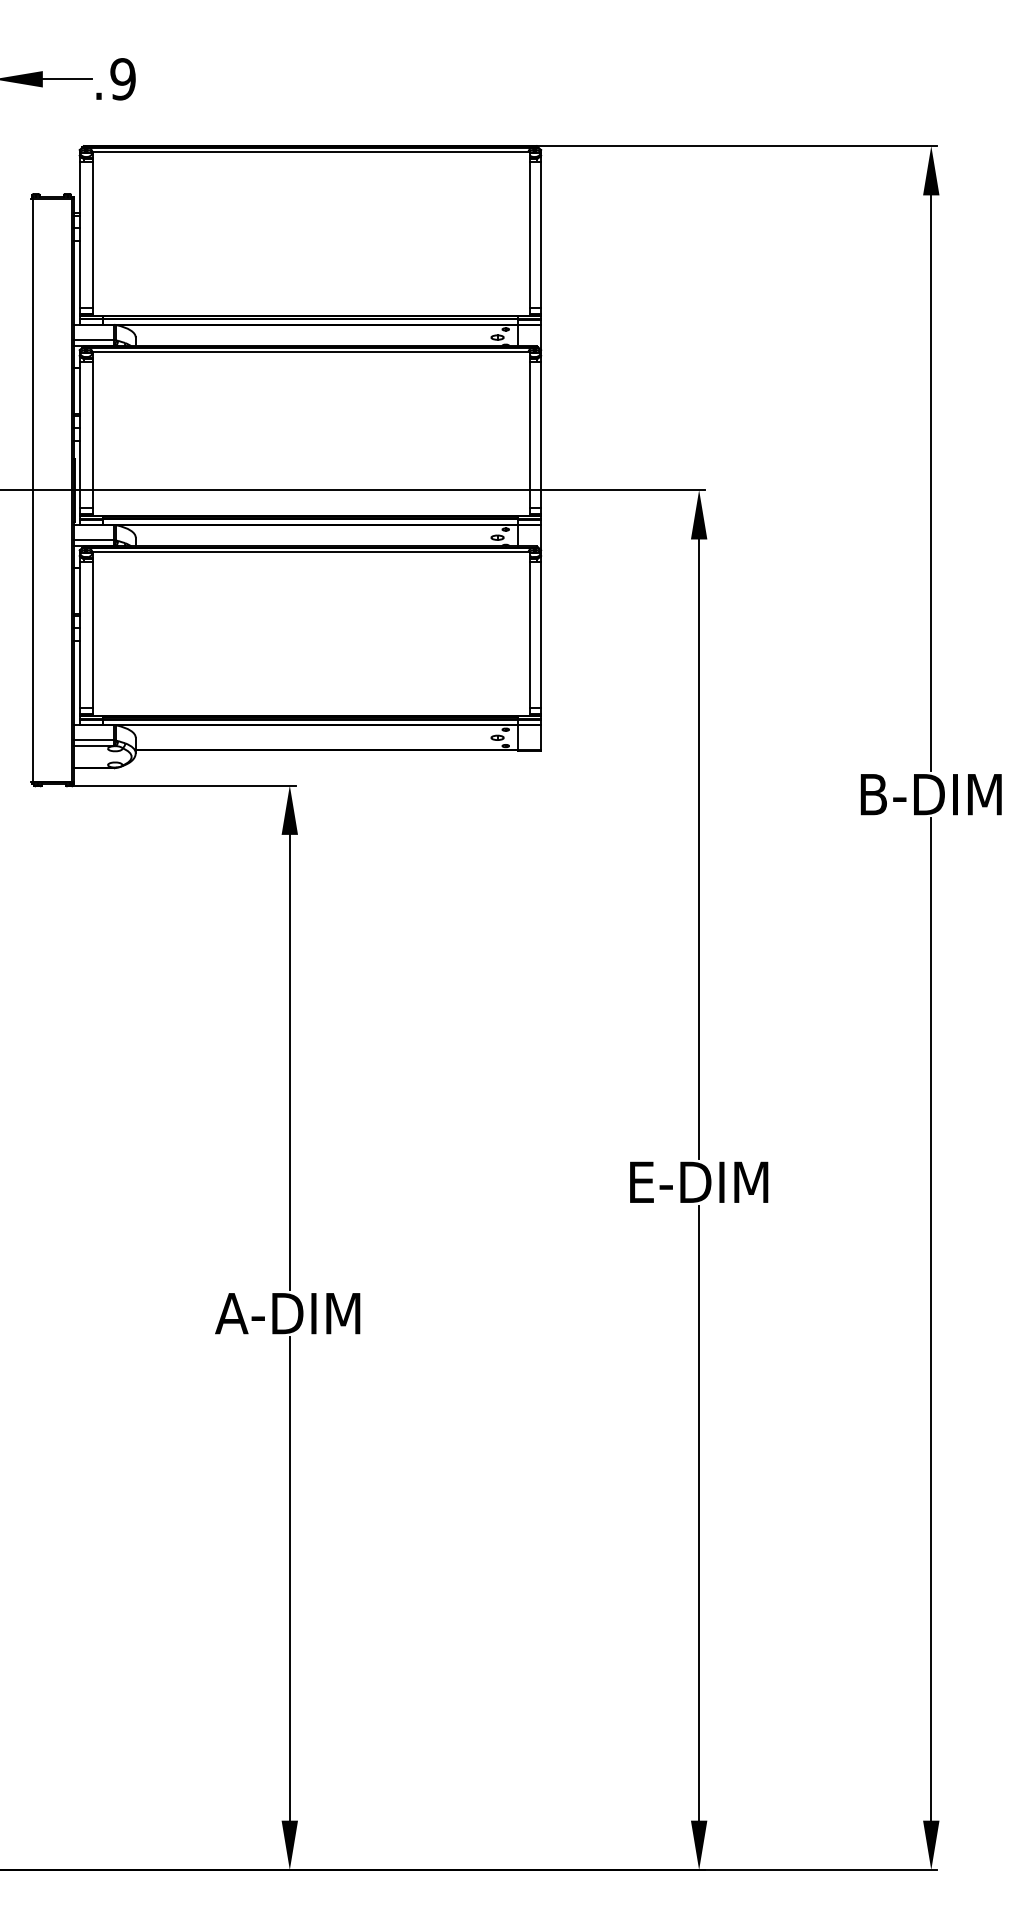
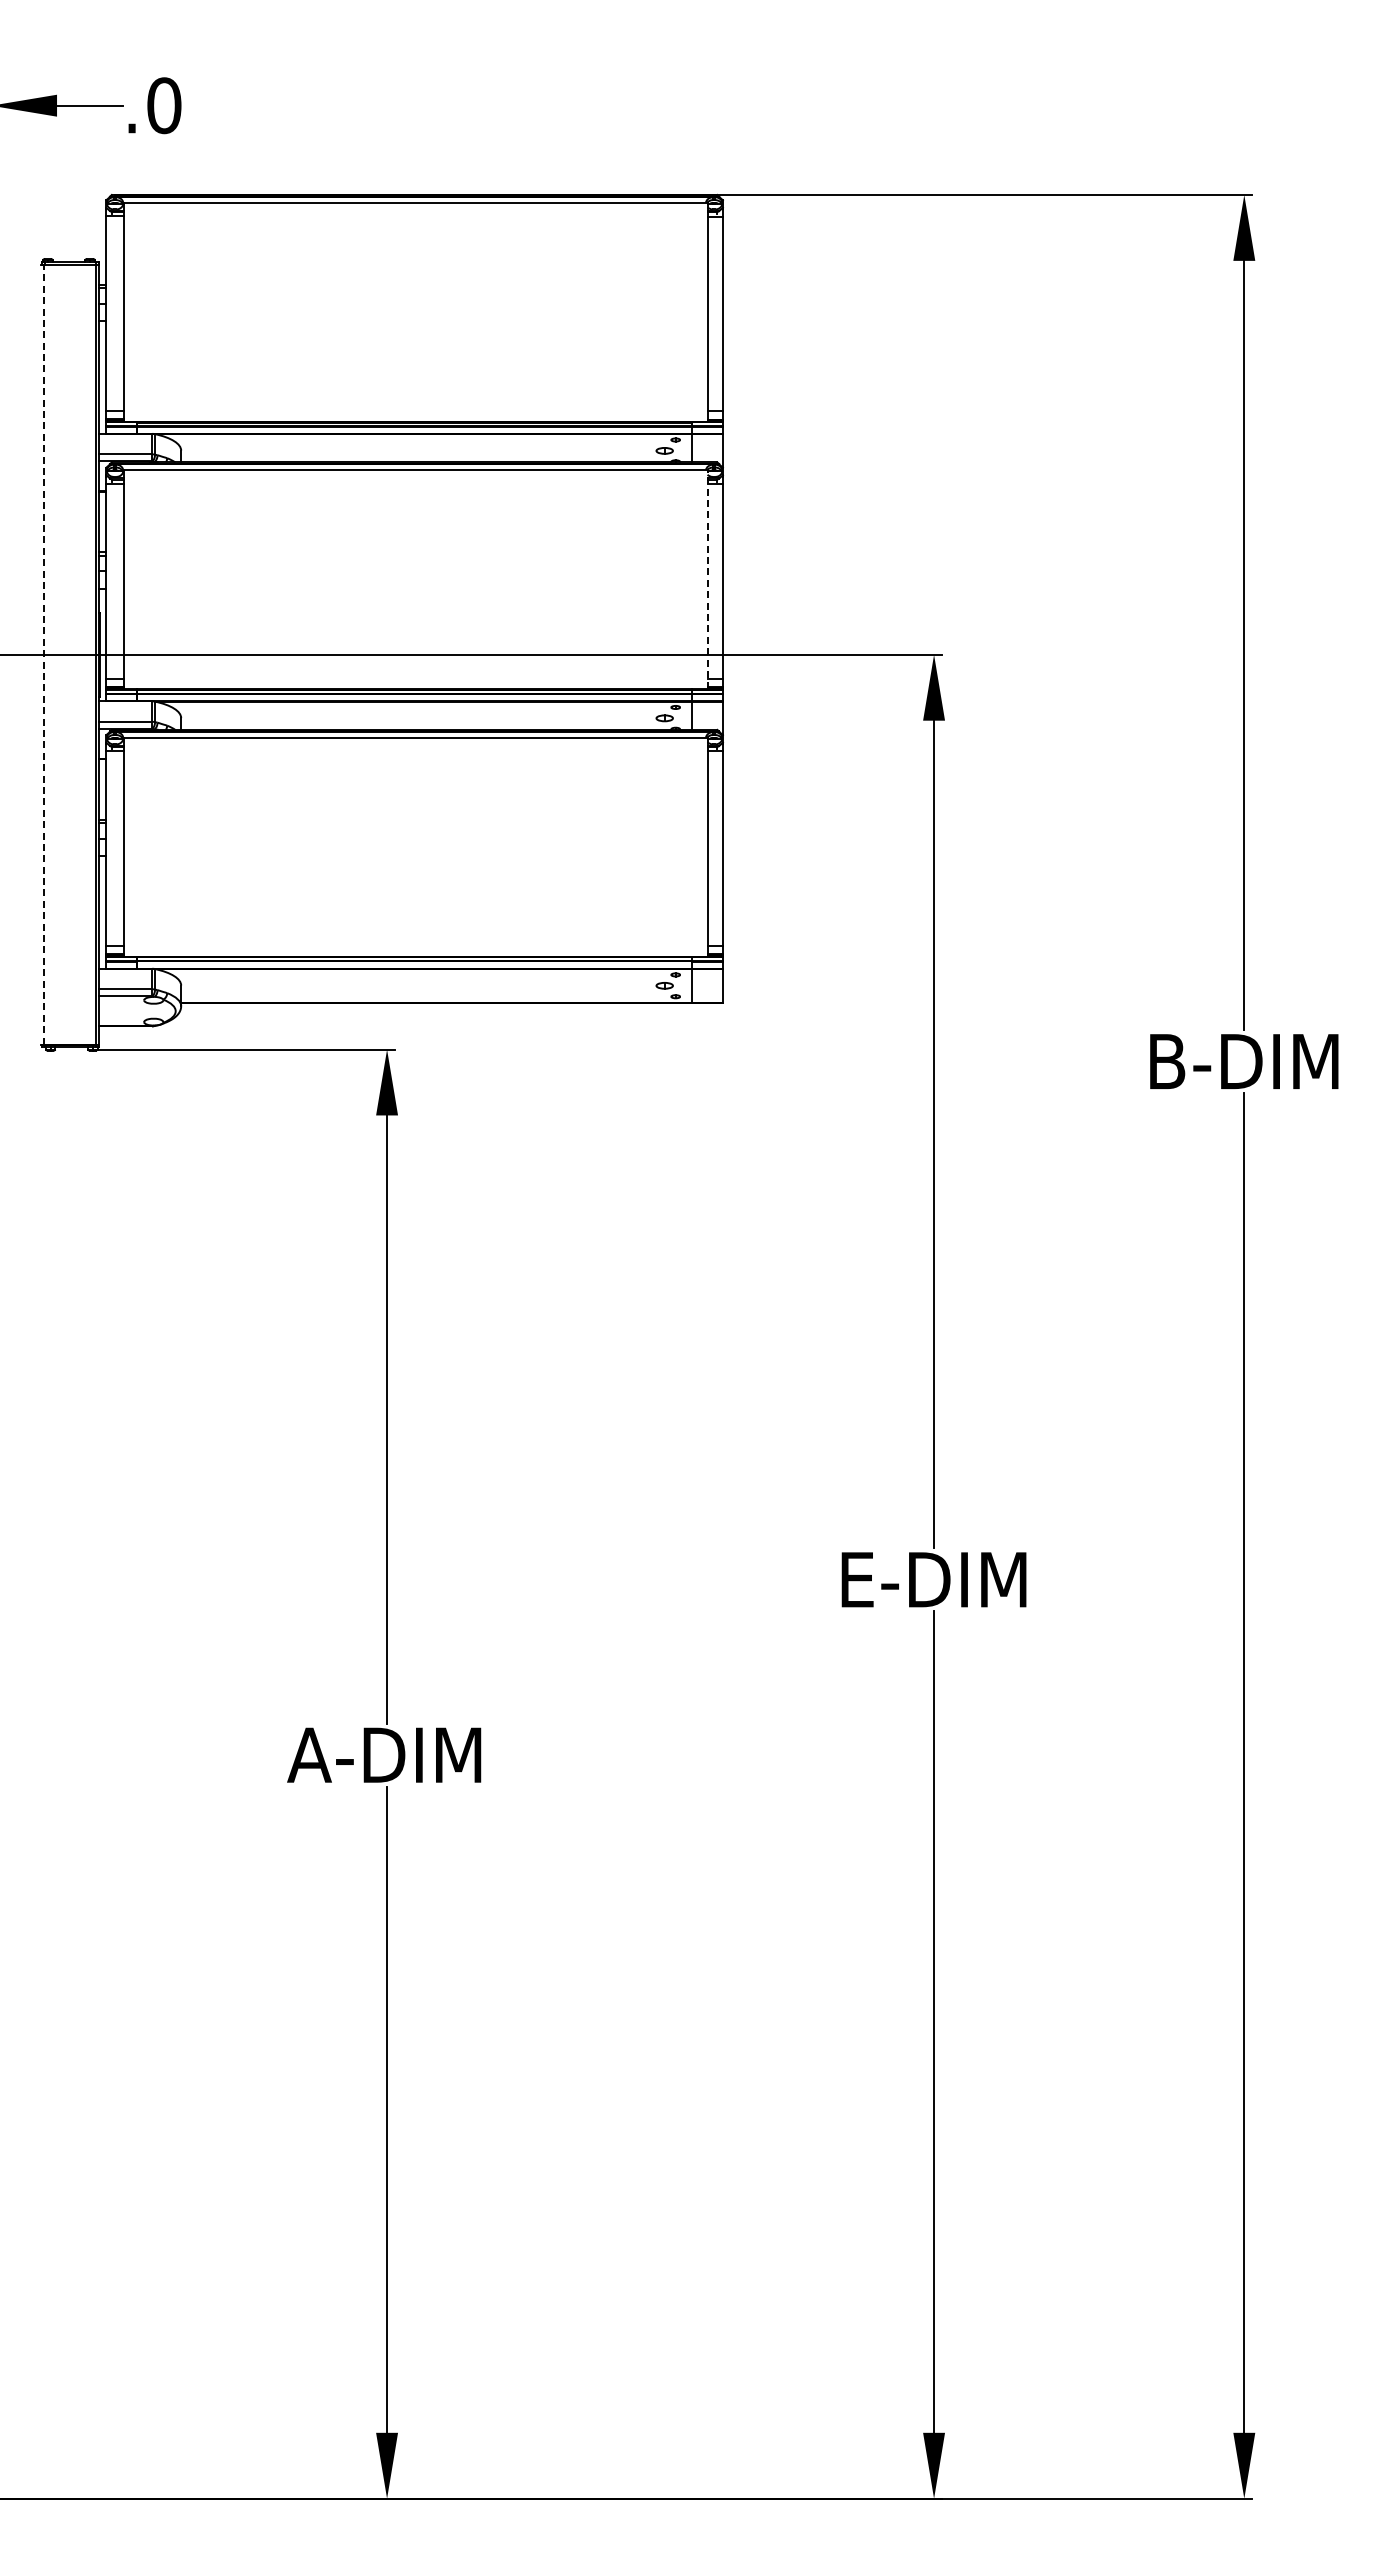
text: (123, 79) -> (164, 105), .9 -> .0
line: (529, 433) -> (707, 579), solid -> dashed
line: (32, 489) -> (43, 654), solid -> dashed

